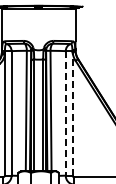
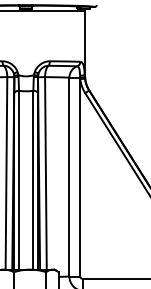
line: (65, 113) -> (69, 177), dashed -> solid
line: (72, 113) -> (80, 177), dashed -> solid

